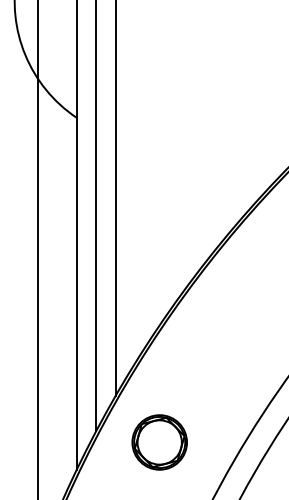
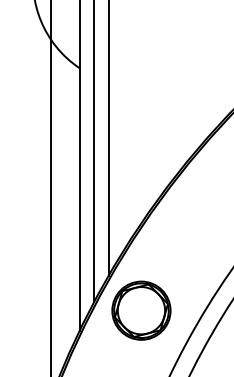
part: (159, 442) -> (141, 310), size x1.43

